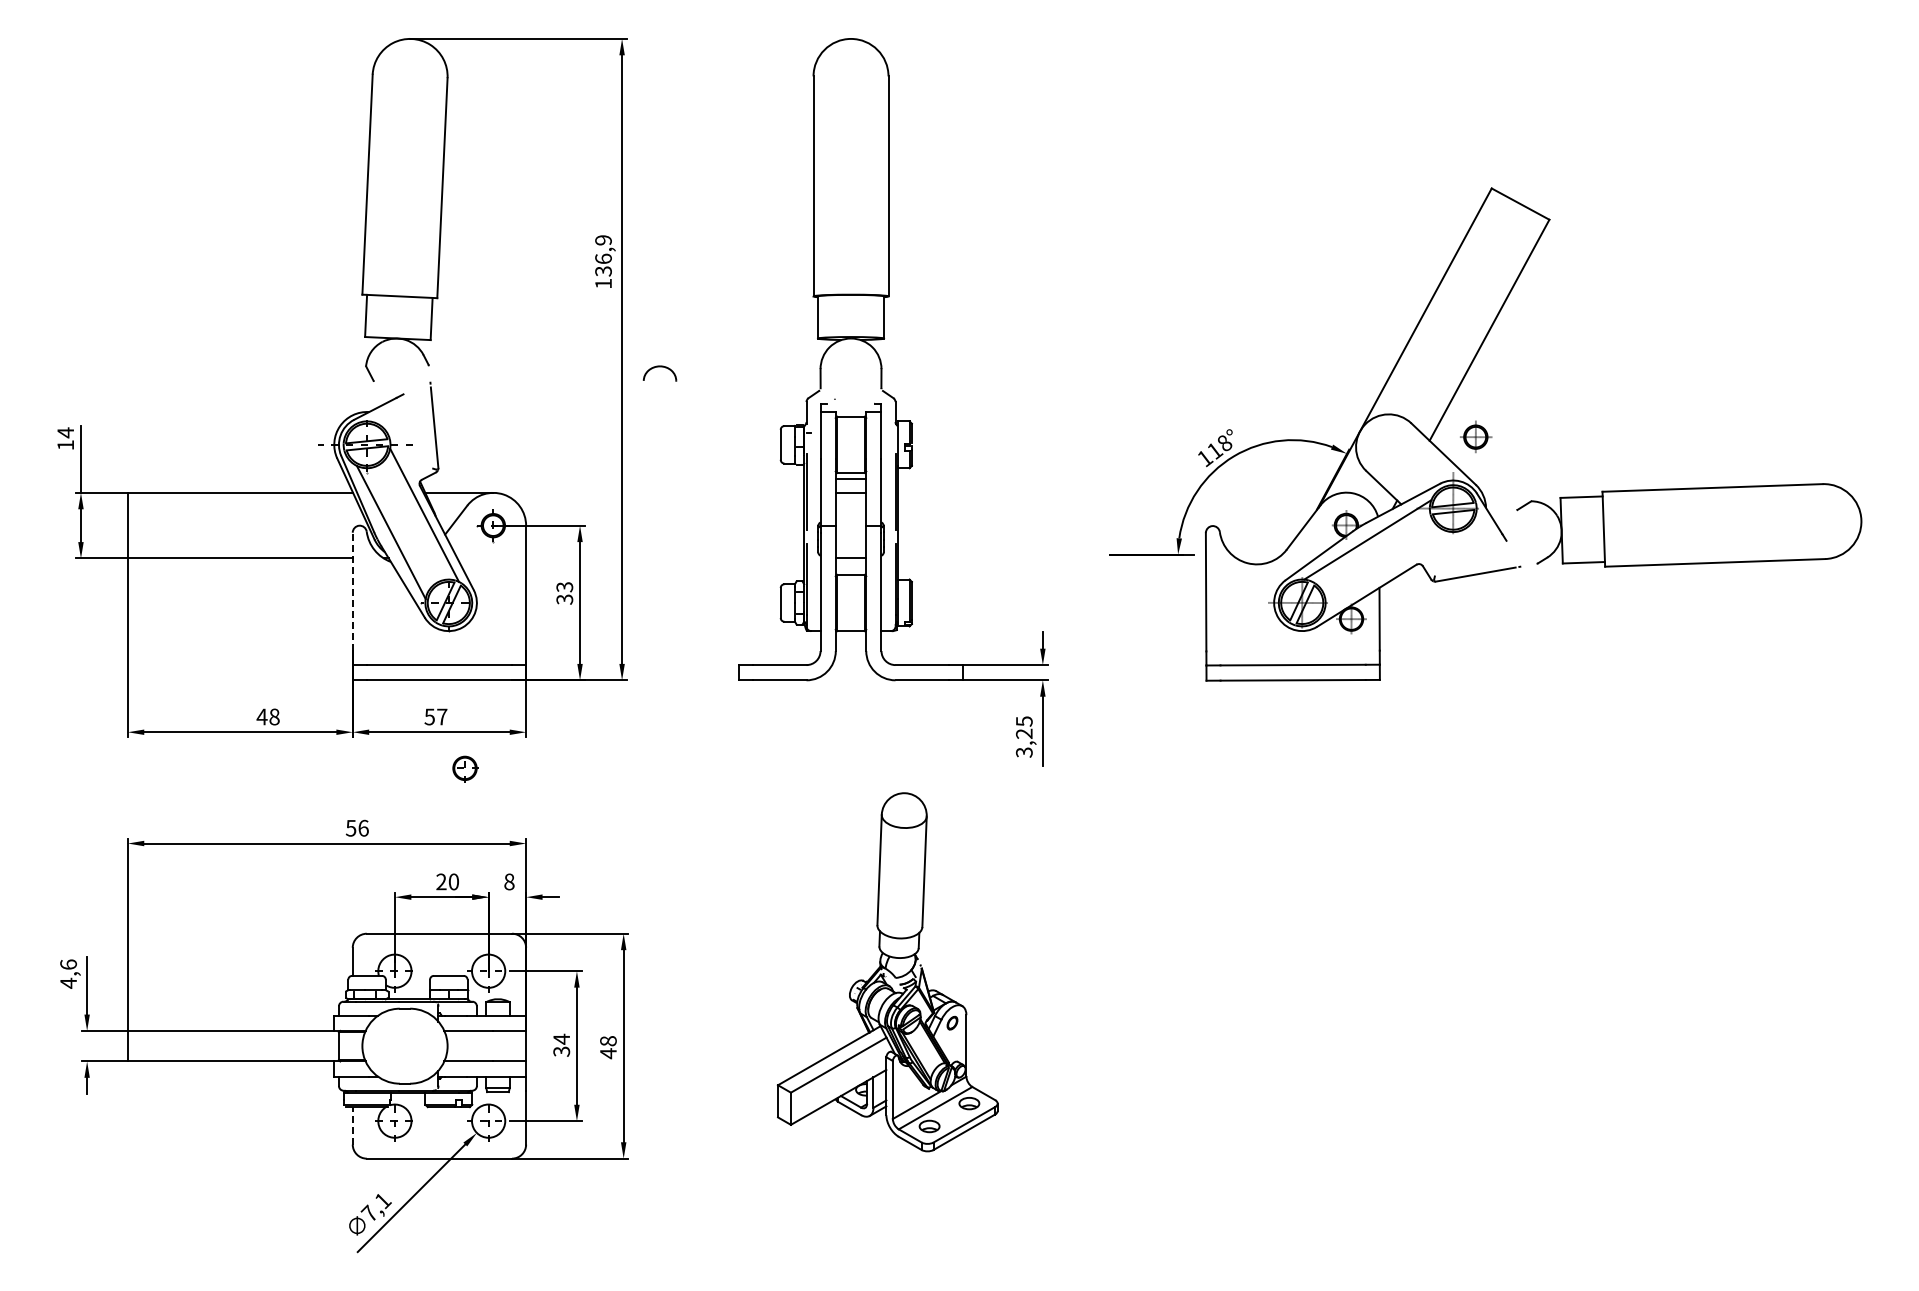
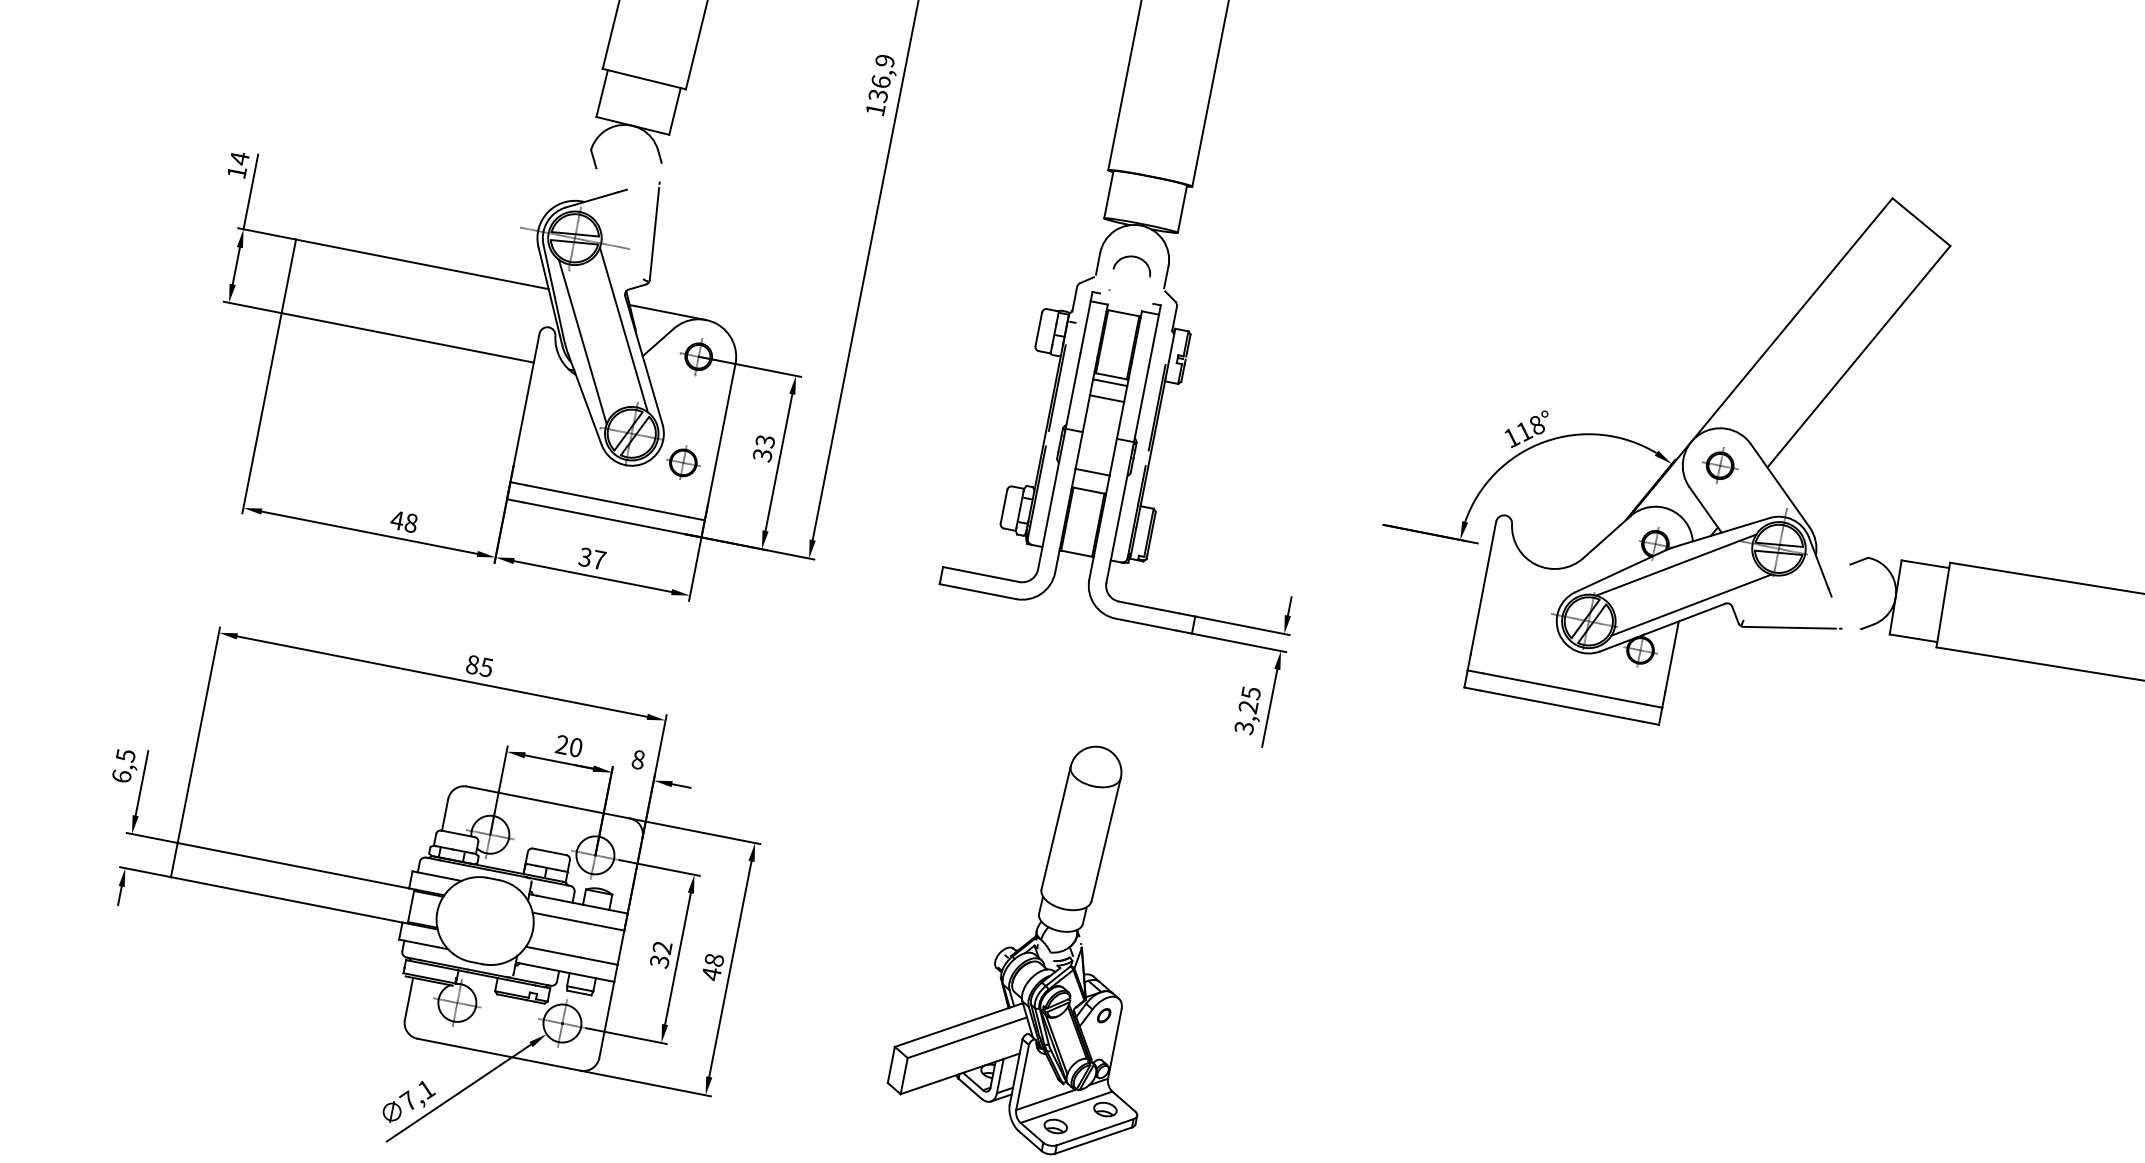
part: (659, 373) -> (1132, 264), moved
part: (1476, 436) -> (1721, 465), moved
line: (1387, 571) -> (1691, 604), added
line: (352, 591) -> (526, 399), dashed -> solid
text: (429, 716) -> (585, 556), 57 -> 37
part: (465, 768) -> (683, 463), moved
text: (356, 827) -> (478, 665), 56 -> 85
text: (68, 973) -> (123, 765), 4,6 -> 6,5
text: (561, 1038) -> (662, 946), 34 -> 32
line: (352, 1125) -> (408, 998), dashed -> solid

